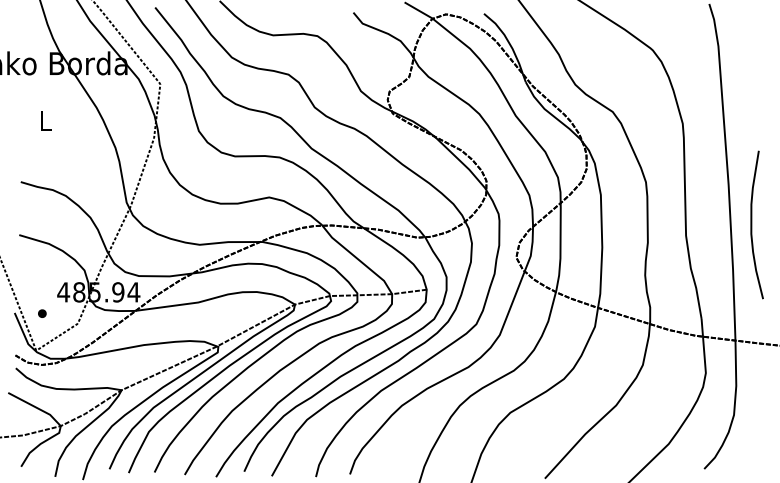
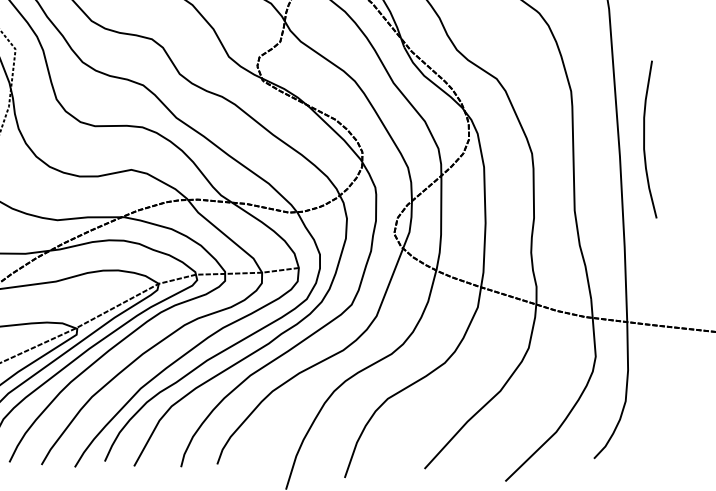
curve: (752, 224) -> (645, 139), moved

